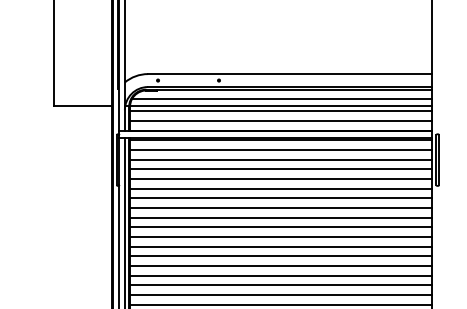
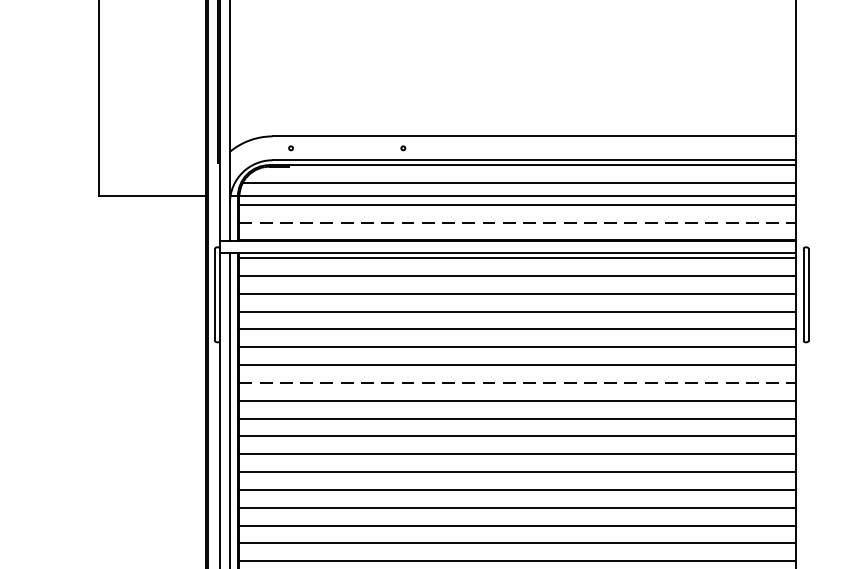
line: (281, 120) -> (518, 221), solid -> dashed
line: (281, 207) -> (518, 382), solid -> dashed

